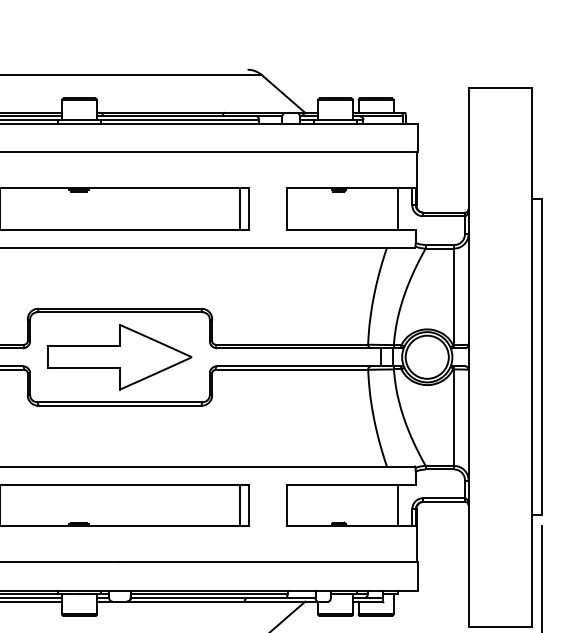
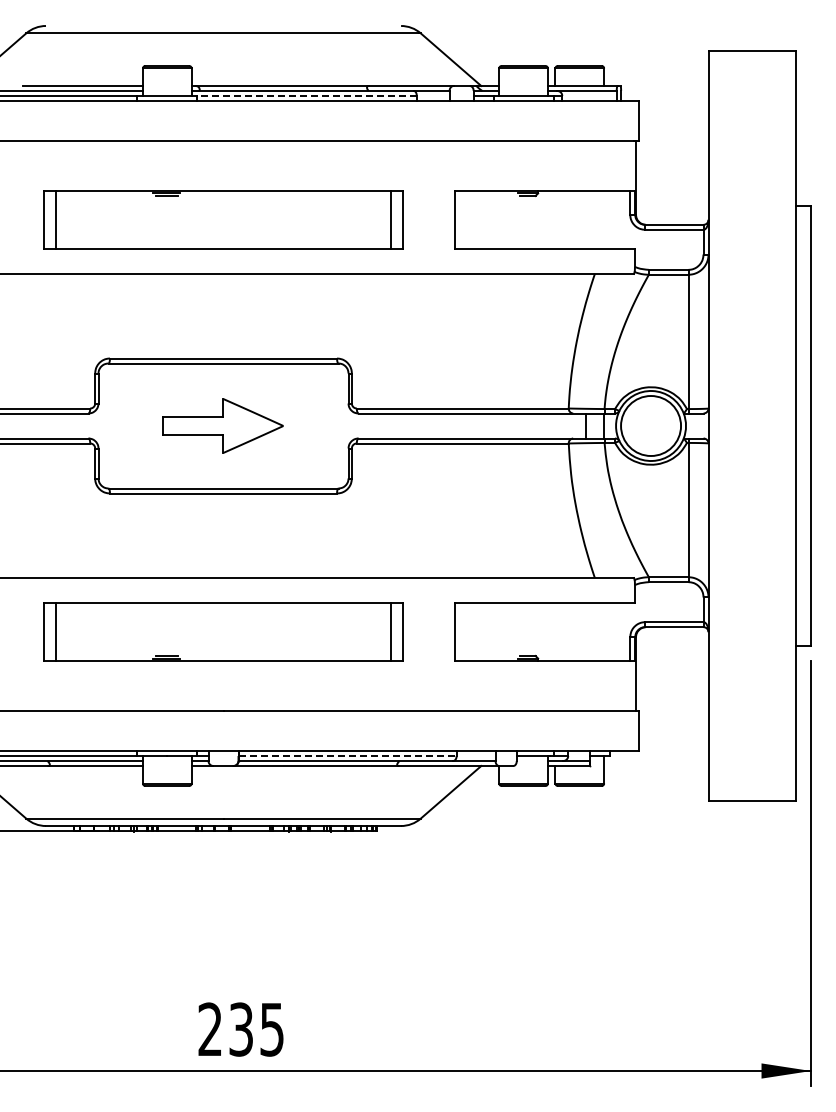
line: (180, 119) -> (307, 95), solid -> dashed
line: (397, 208) -> (609, 219), removed
part: (119, 356) -> (222, 425), size x0.6
line: (397, 505) -> (609, 632), removed
line: (209, 594) -> (348, 756), solid -> dashed

